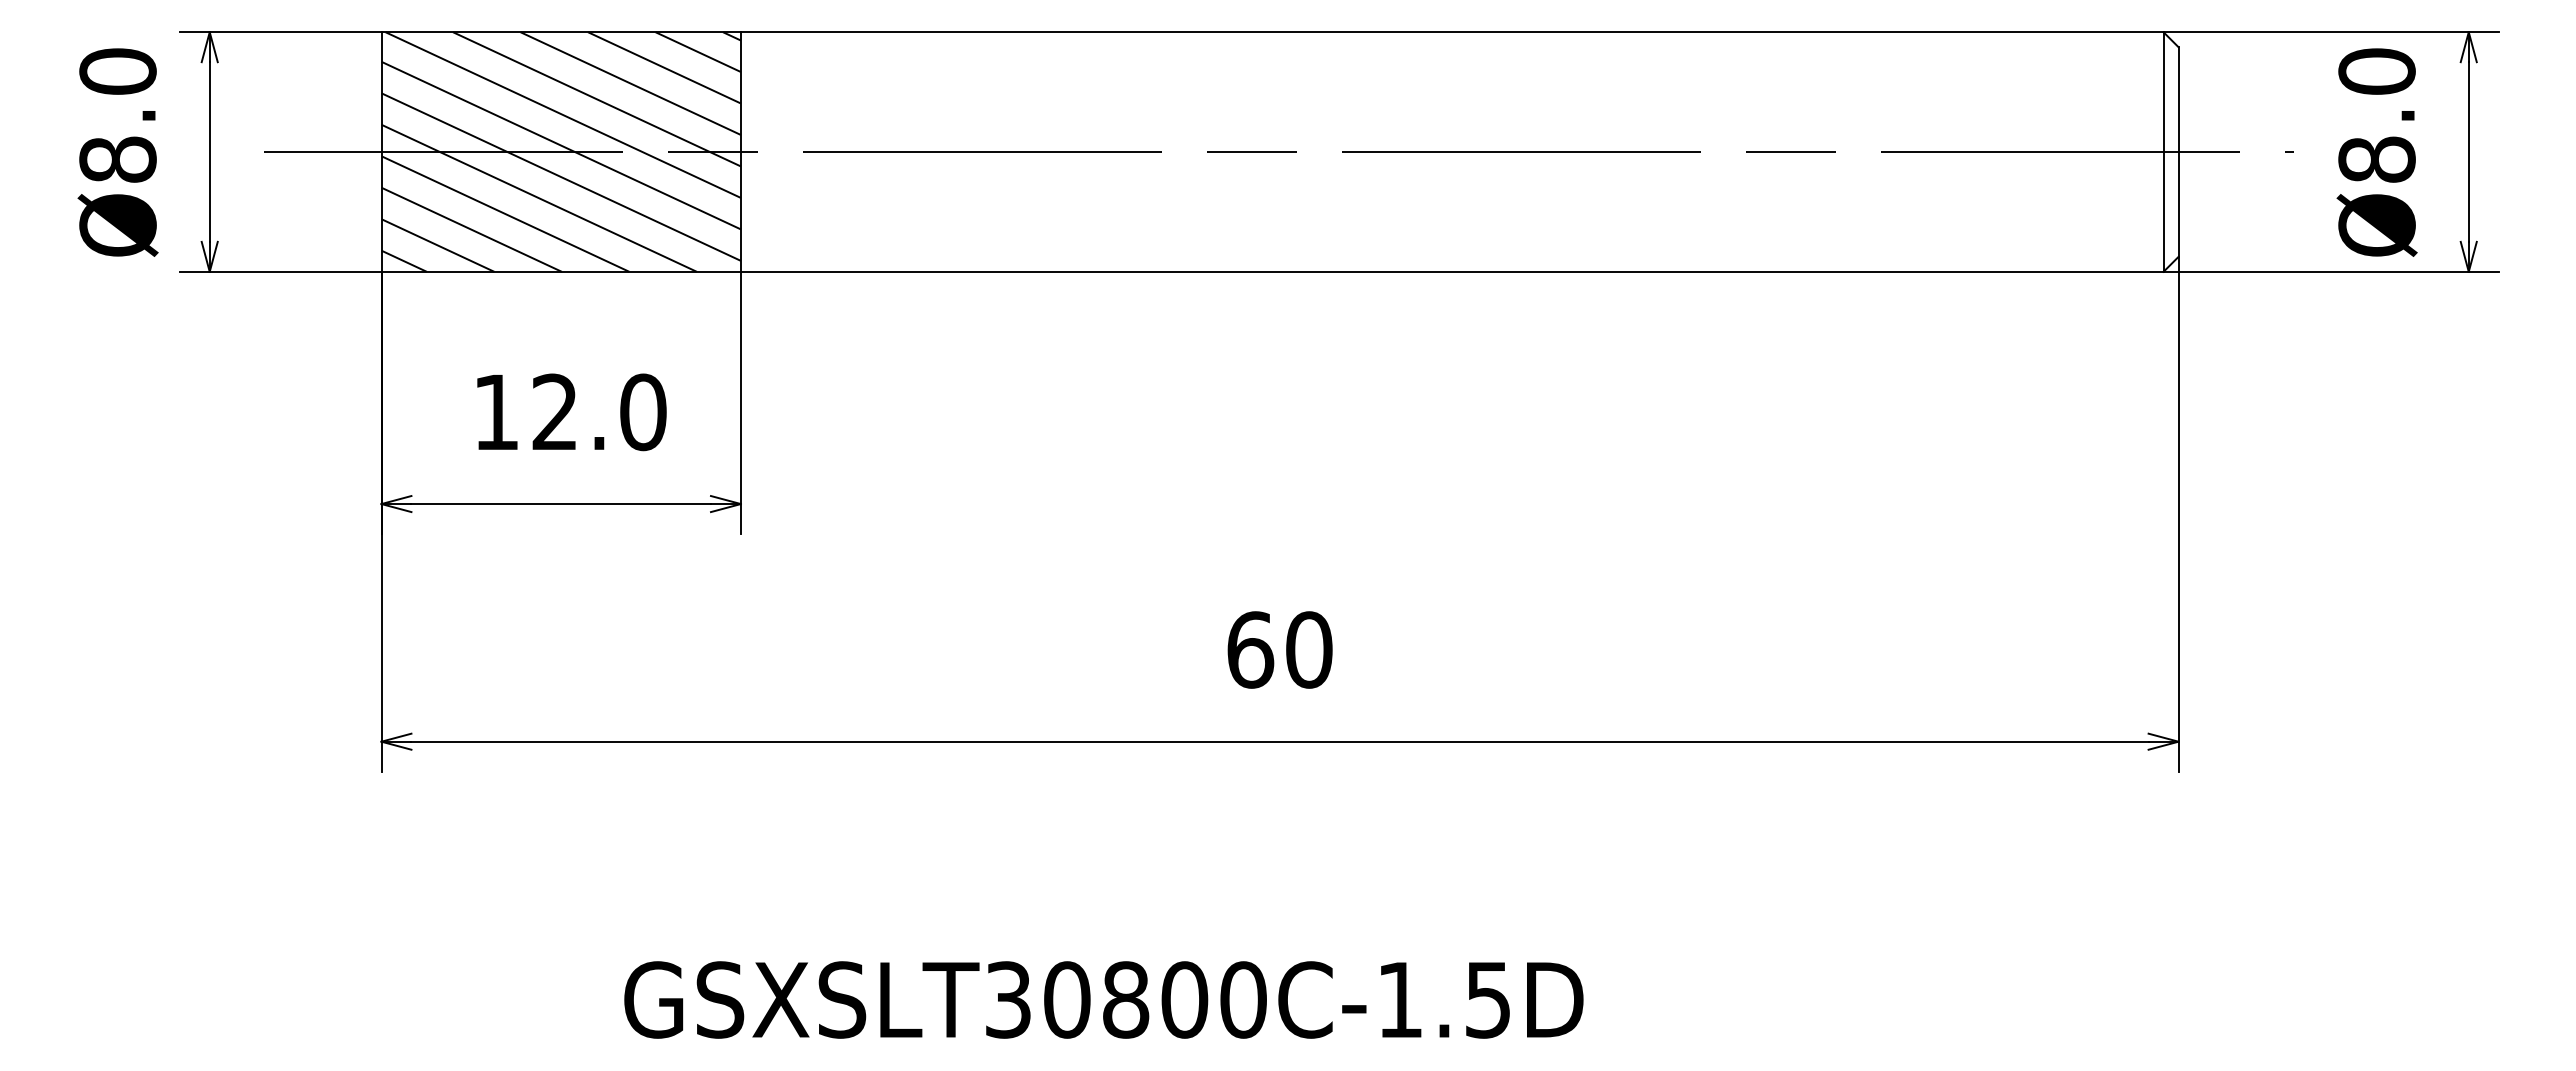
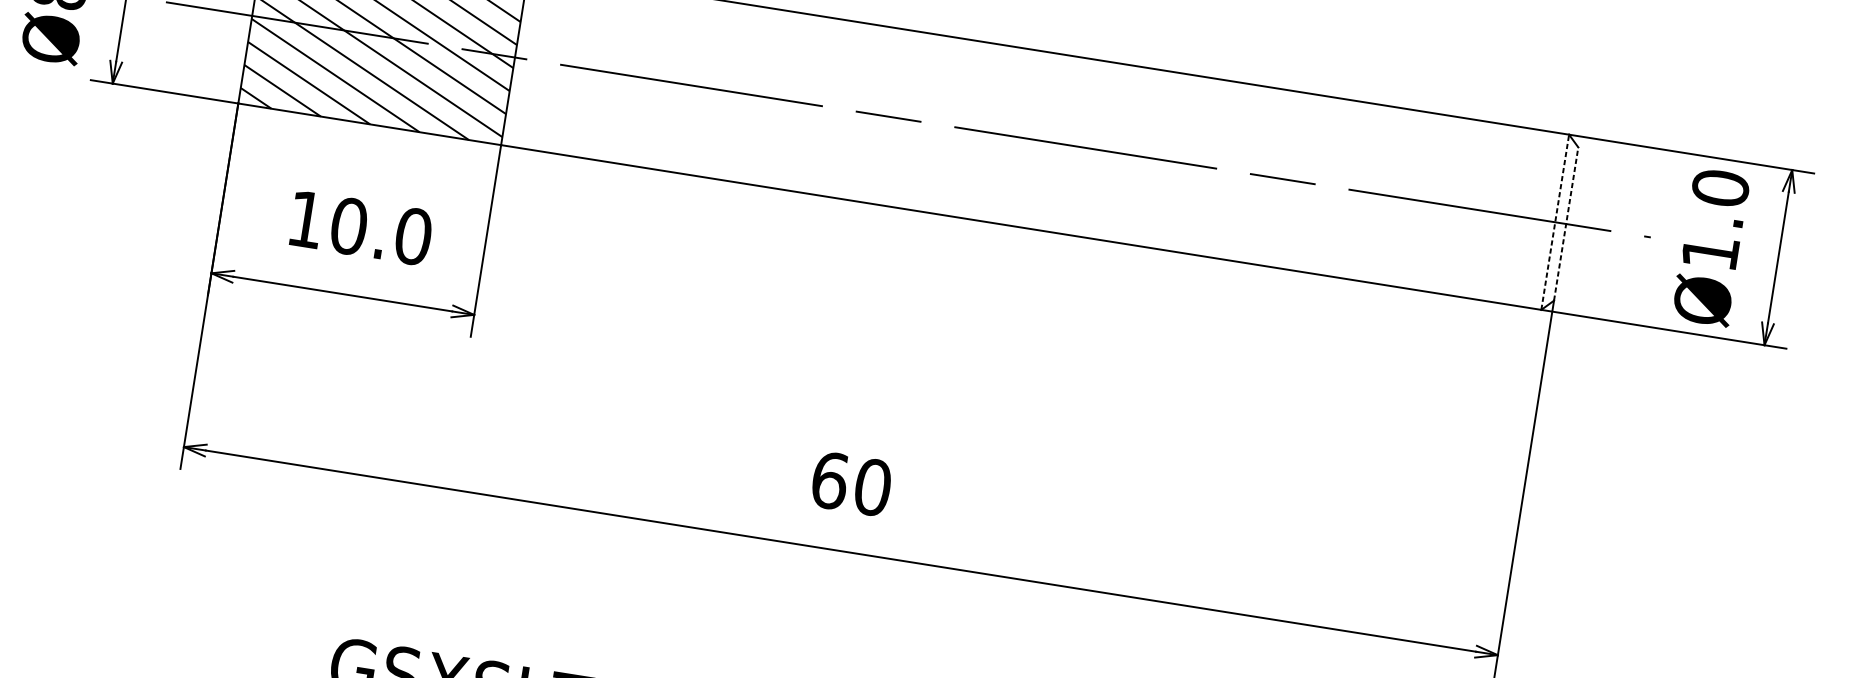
line: (2163, 152) -> (1555, 222), solid -> dashed
line: (2178, 152) -> (1566, 224), solid -> dashed
text: (2376, 159) -> (1710, 252), Ø8.0 -> Ø1.0
text: (555, 412) -> (349, 226), 12.0 -> 10.0

